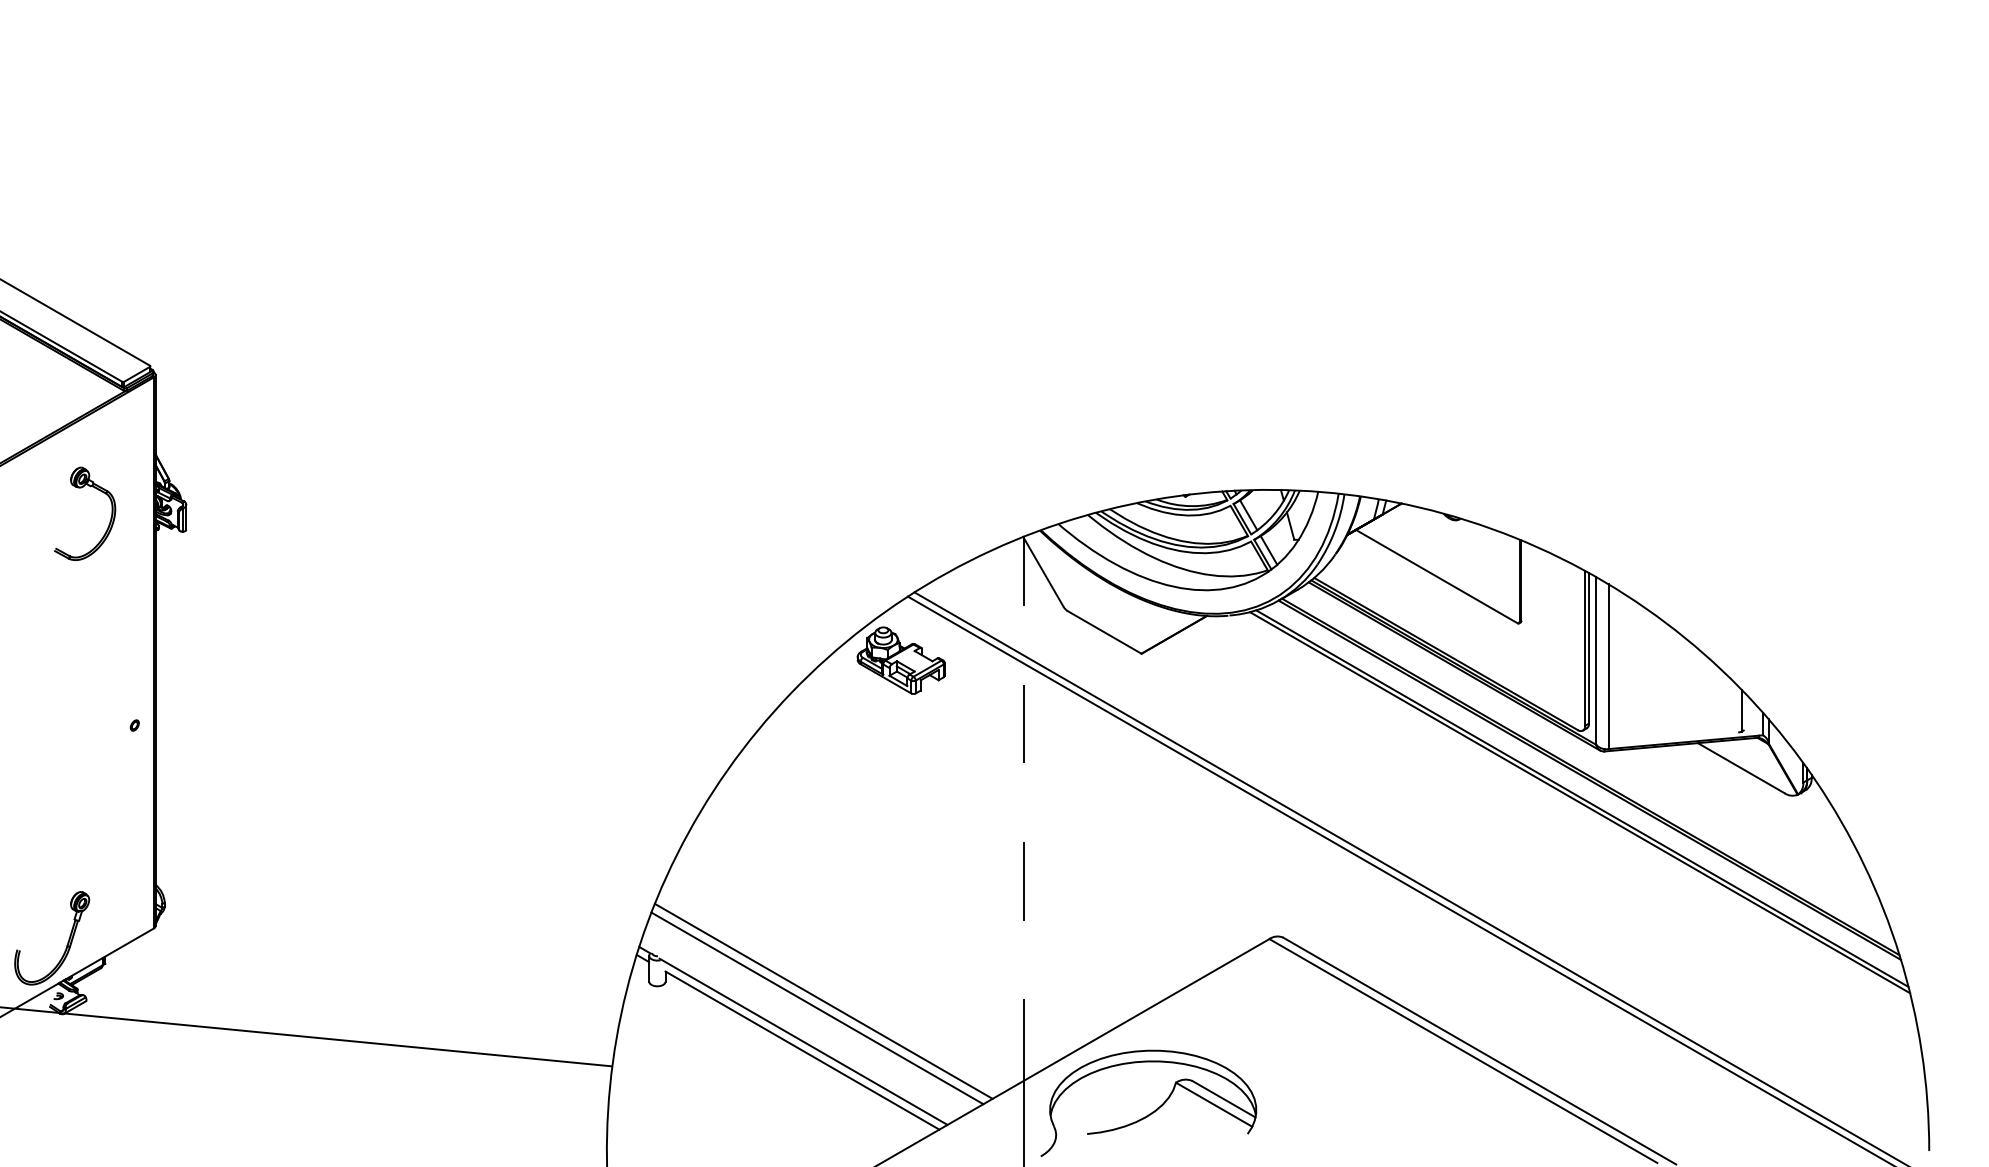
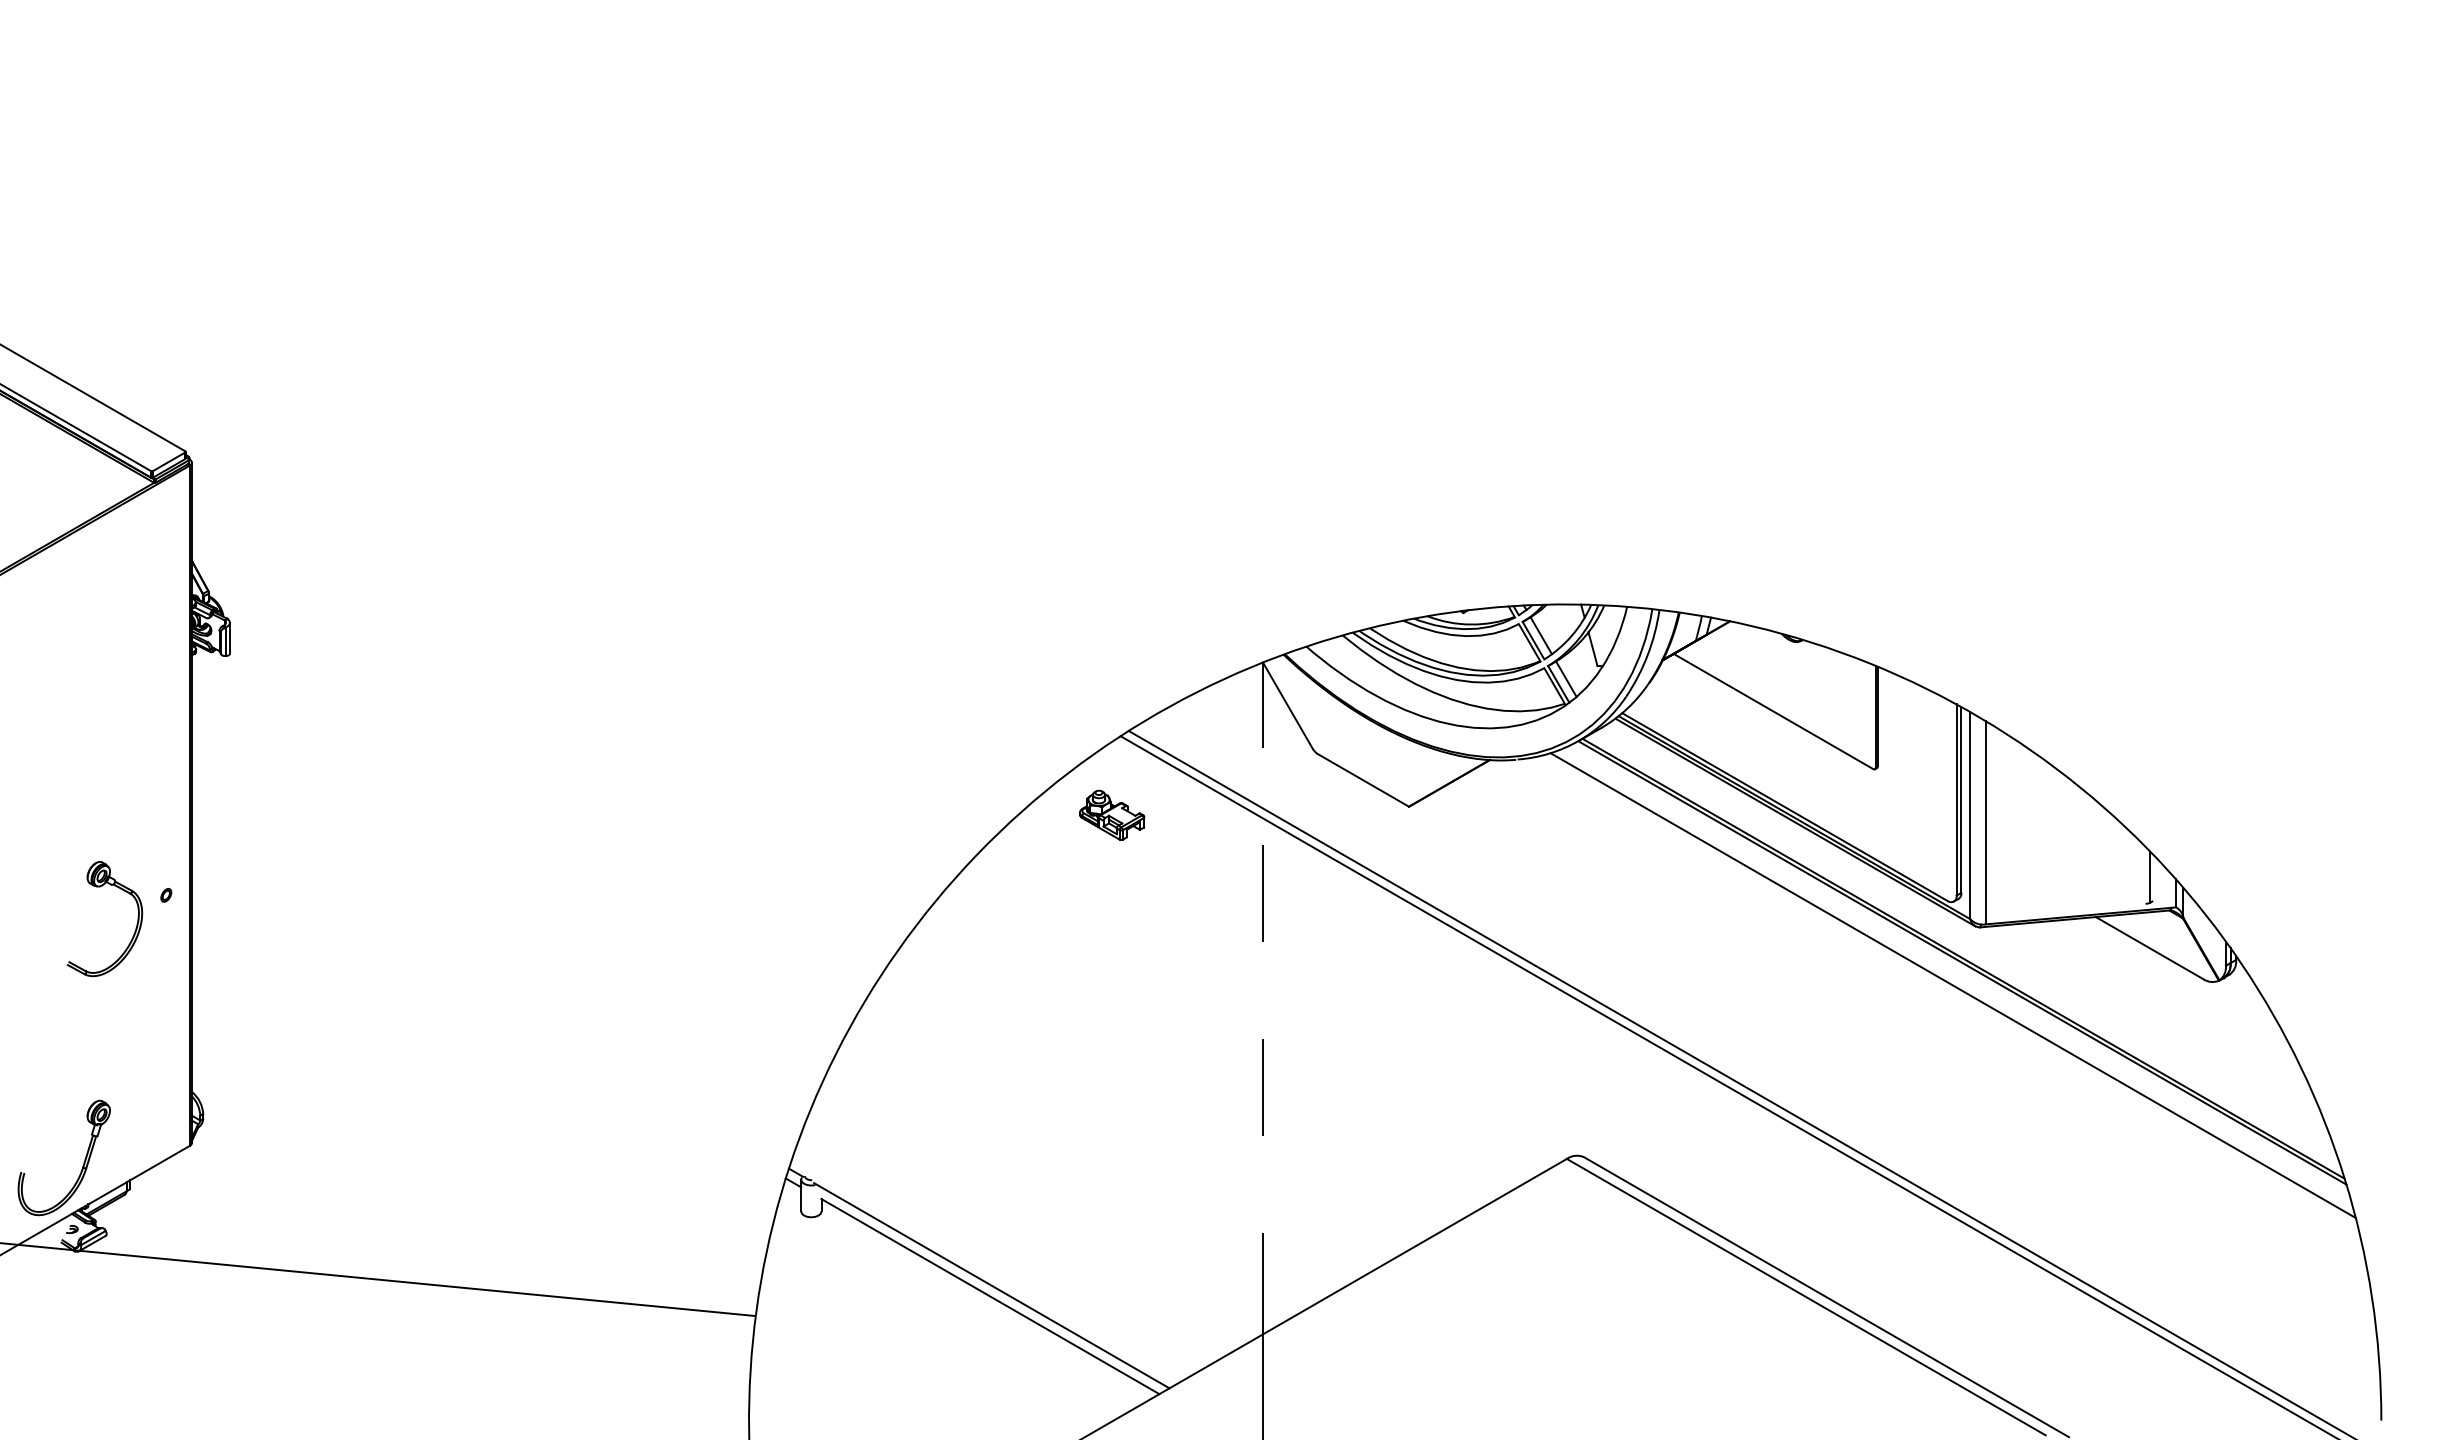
part: (81, 488) -> (100, 887), moved
part: (900, 660) -> (1111, 815), size x0.6
line: (1579, 802) -> (1949, 990), removed
line: (823, 1001) -> (1016, 1235), removed
line: (817, 1008) -> (1008, 1244), removed
part: (1153, 1111) -> (1423, 1371), removed

